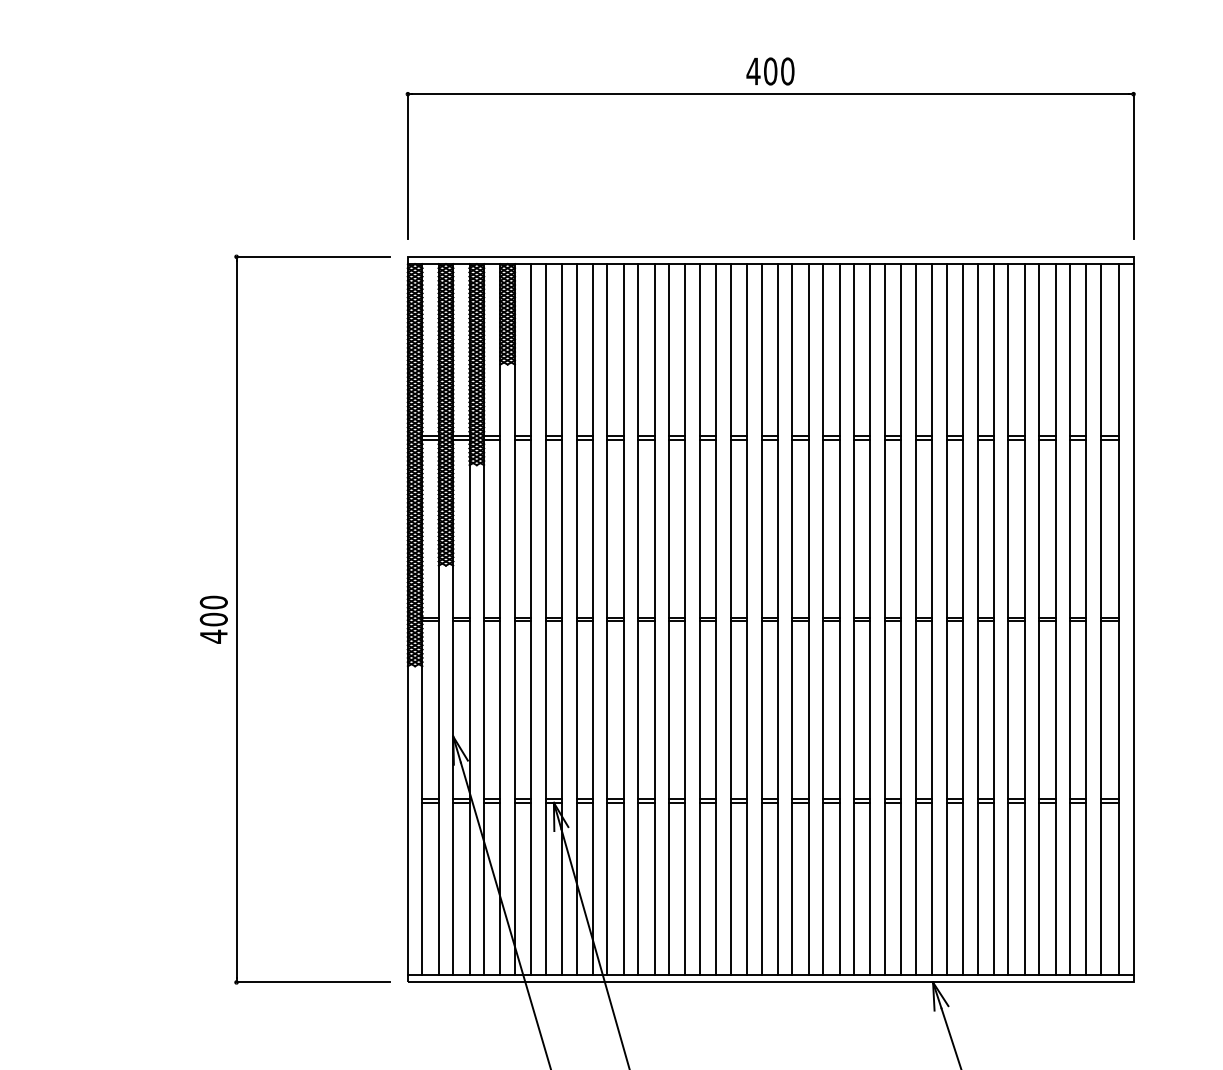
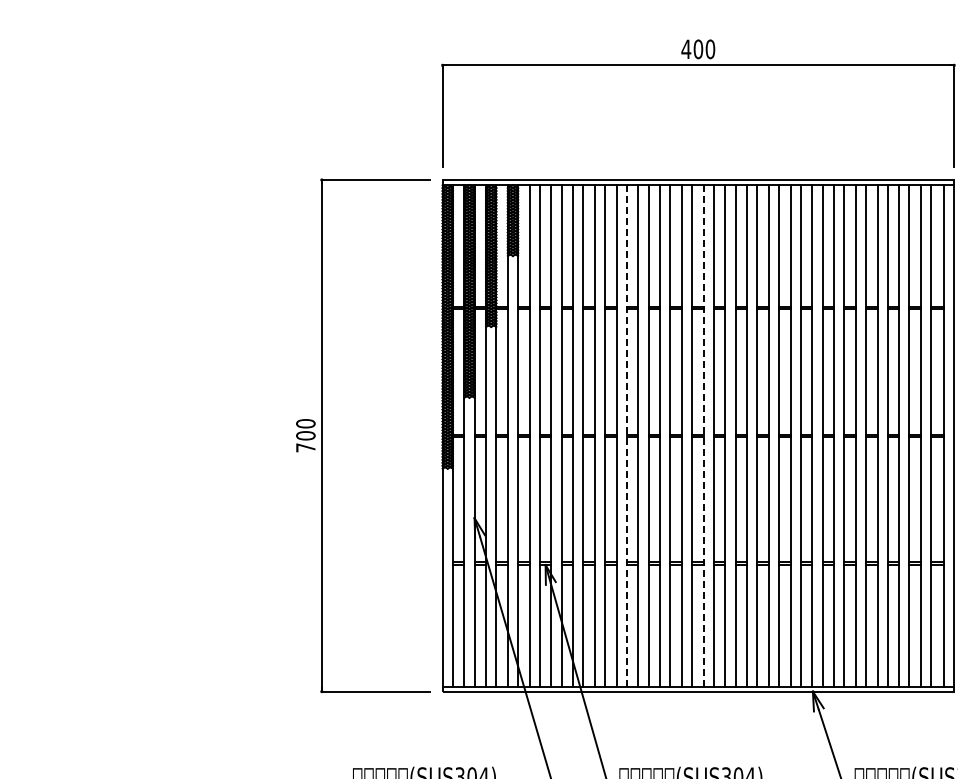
line: (668, 619) -> (626, 435), solid -> dashed
line: (777, 619) -> (703, 435), solid -> dashed
text: (213, 636) -> (305, 447), 400 -> 700

